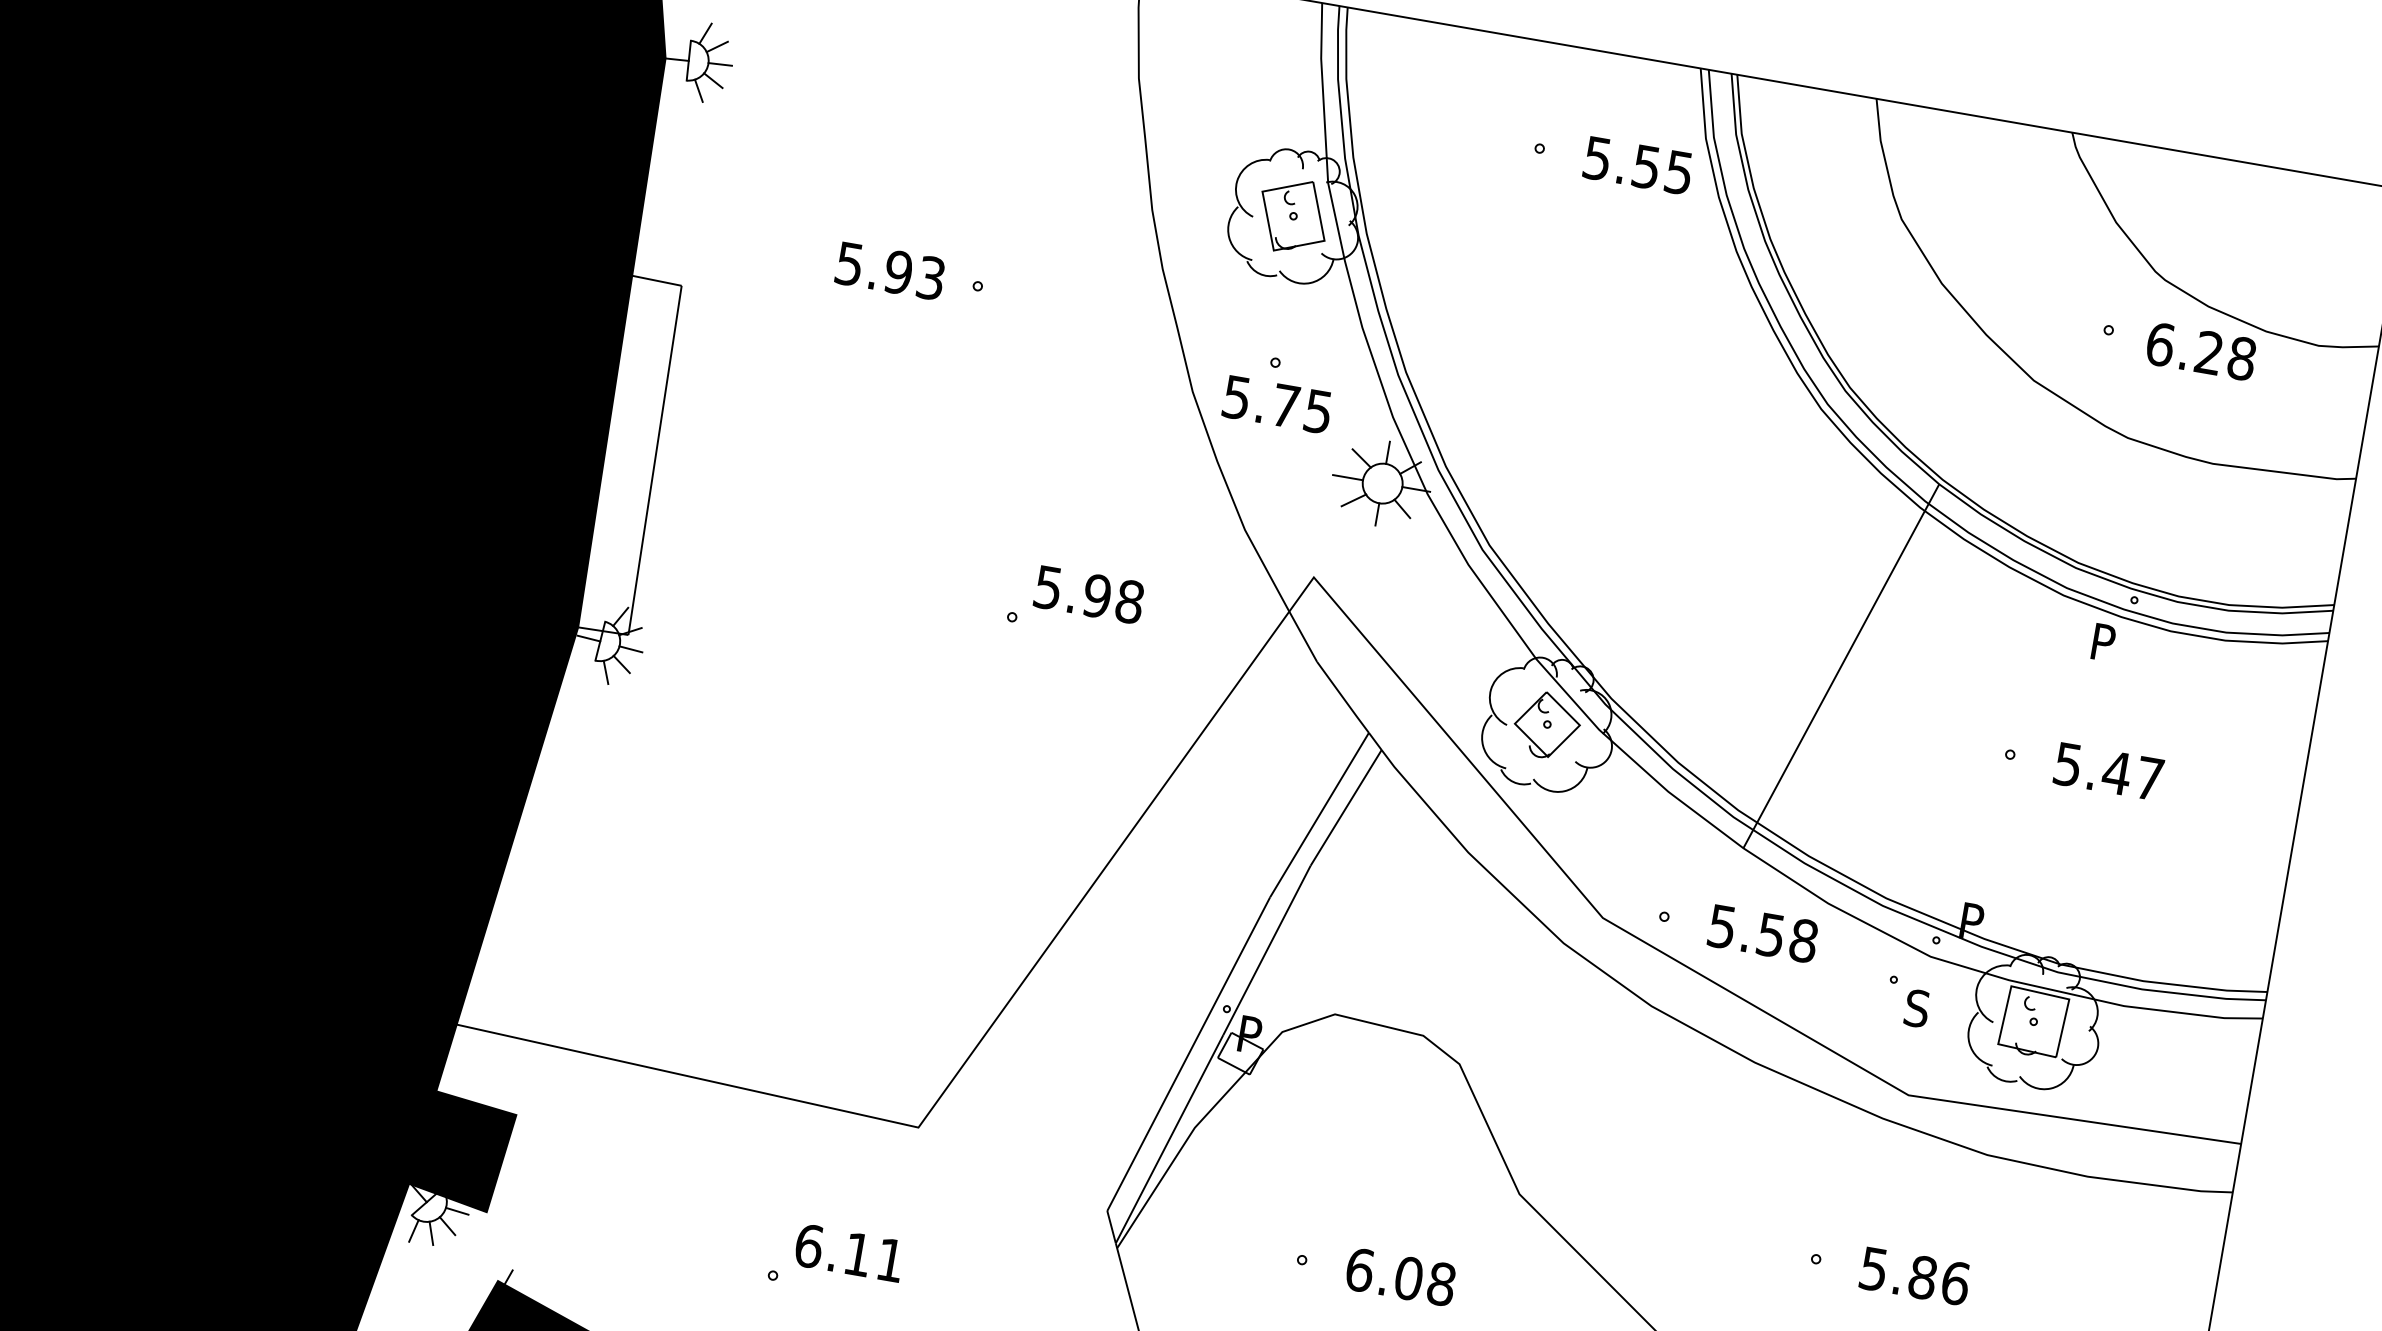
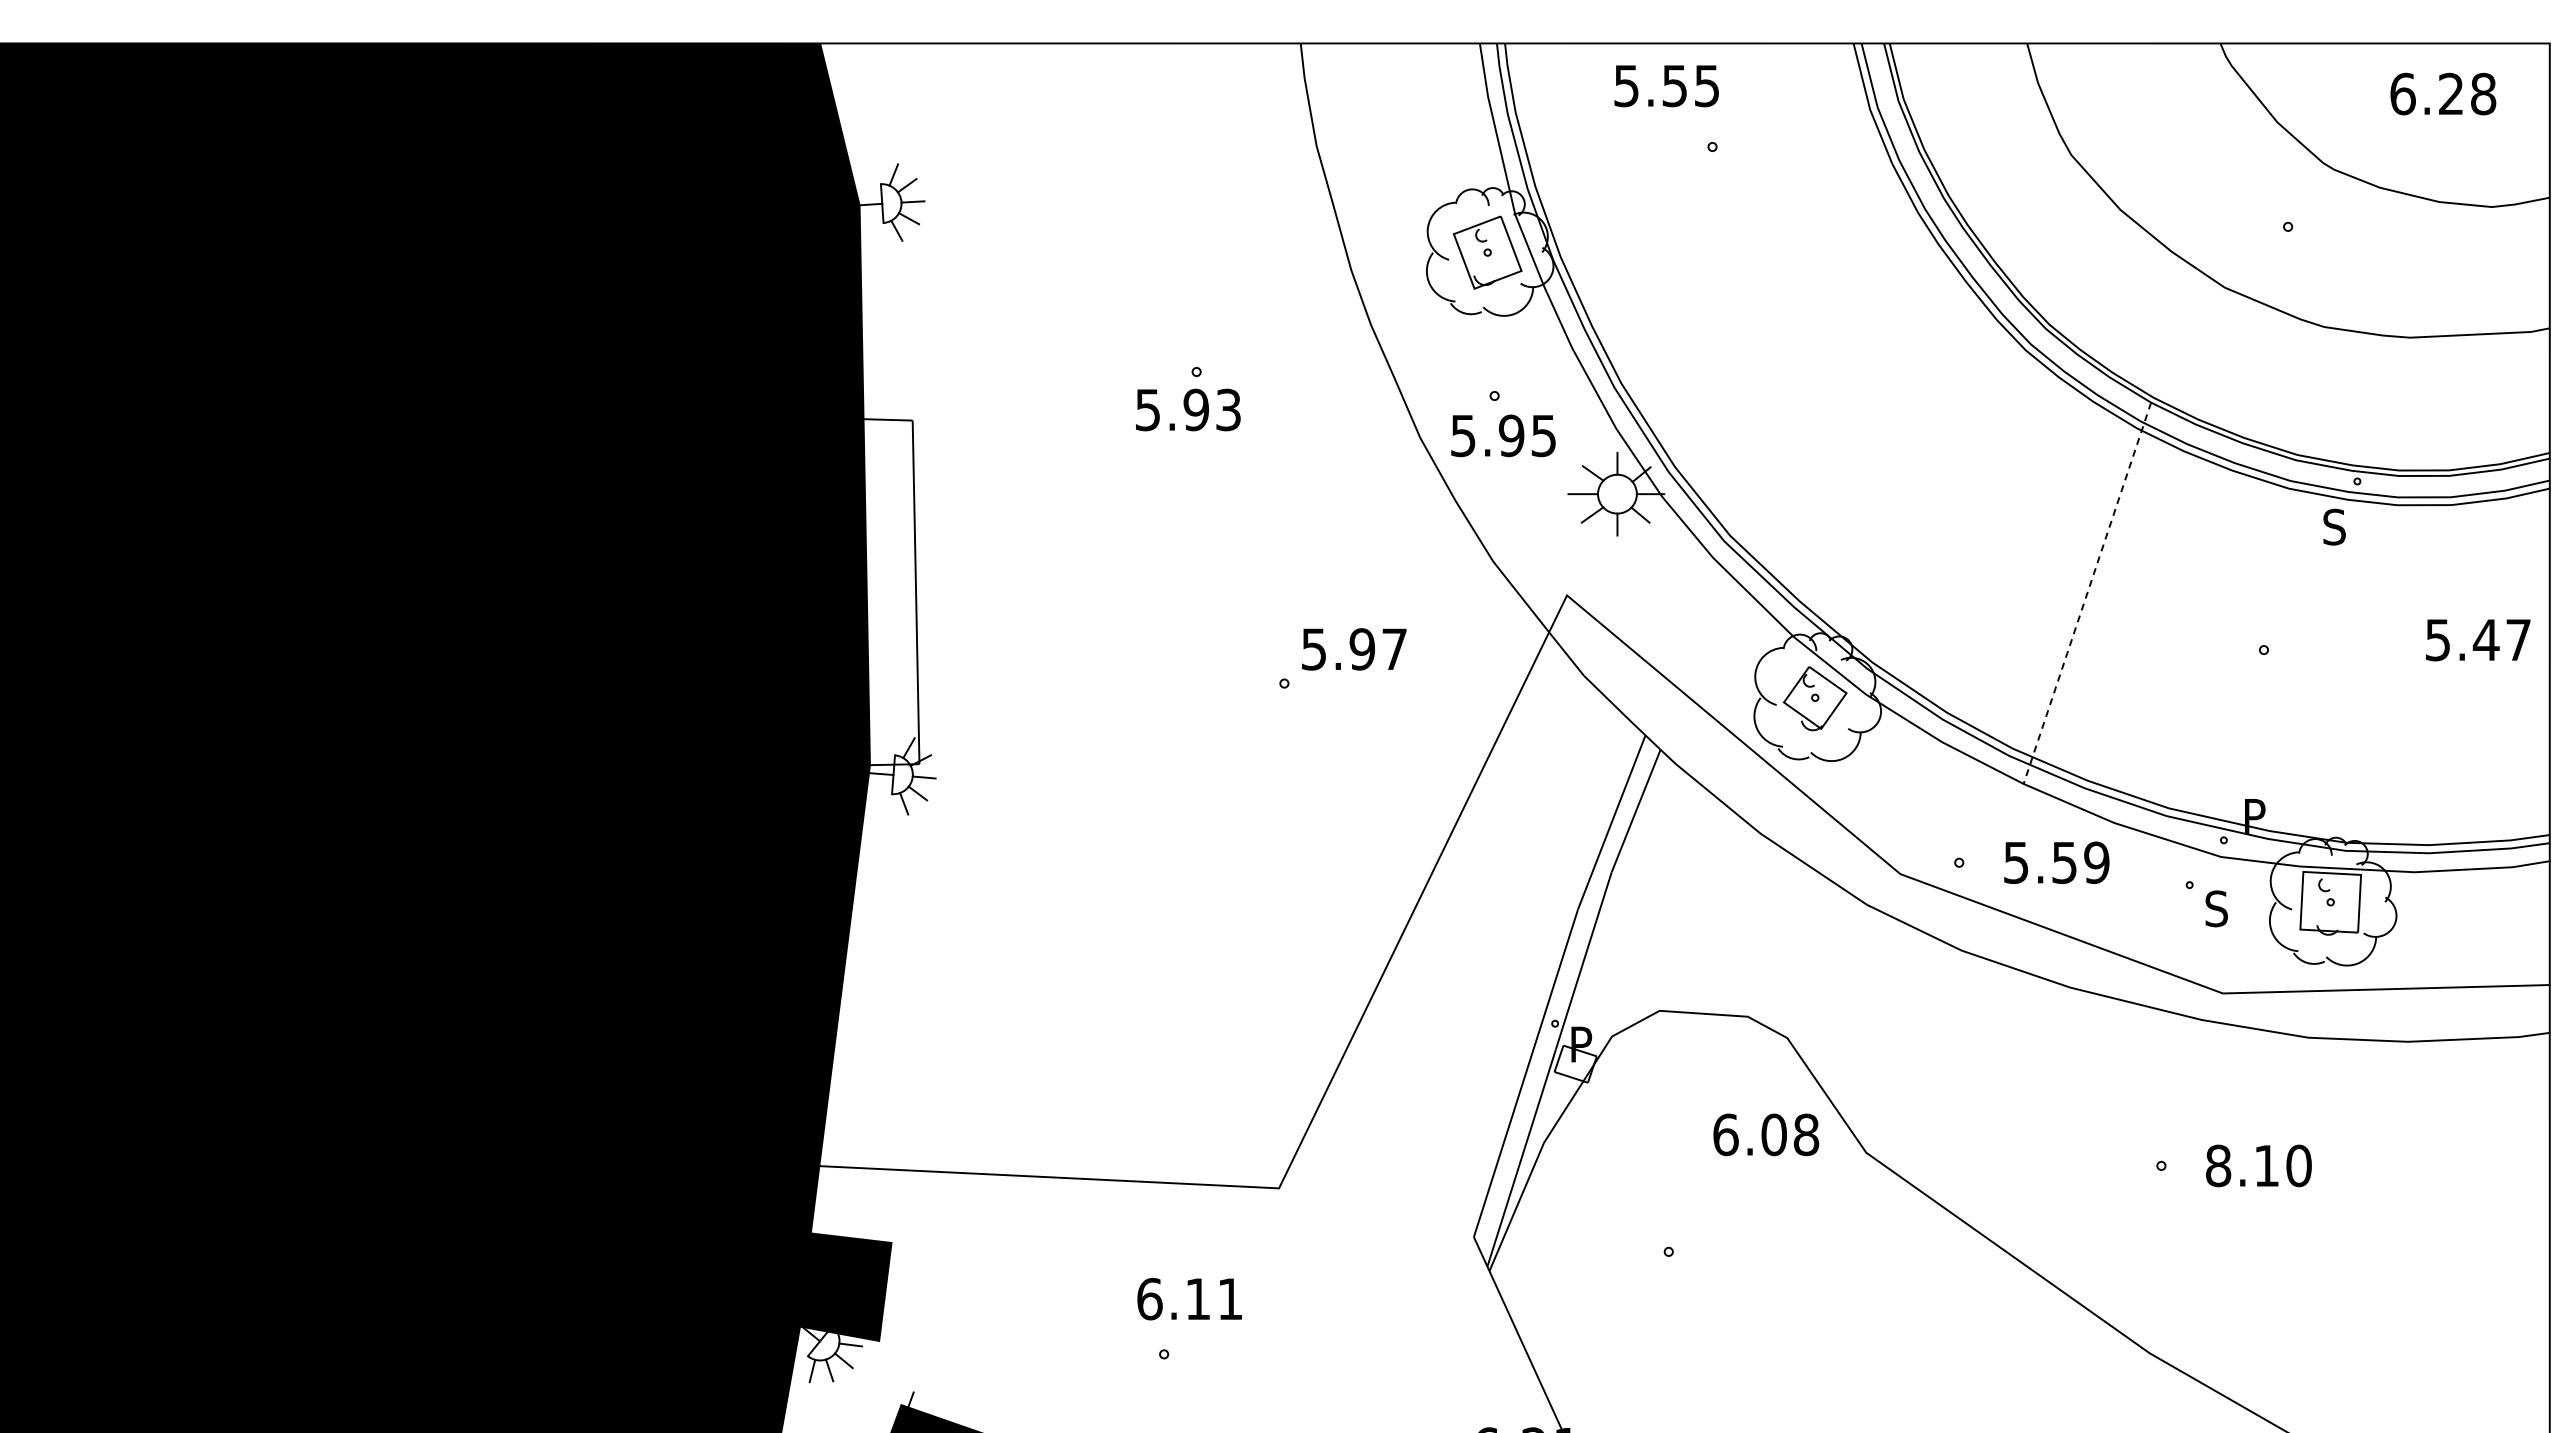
text: (1637, 166) -> (1666, 86), moved
text: (890, 270) -> (1188, 409), moved
text: (2201, 351) -> (2443, 93), moved
text: (1285, 405) -> (1511, 435), 5.75 -> 5.95
text: (1129, 601) -> (1394, 649), 5.98 -> 5.97
text: (2103, 641) -> (2334, 526), P -> S
line: (1841, 666) -> (2087, 593), solid -> dashed
text: (2108, 772) -> (2478, 640), moved
text: (1803, 940) -> (2096, 862), 5.58 -> 5.59
text: (849, 1253) -> (1189, 1299), moved
text: (1915, 1275) -> (2259, 1165), 5.86 -> 8.10
text: (1401, 1276) -> (1766, 1134), moved

